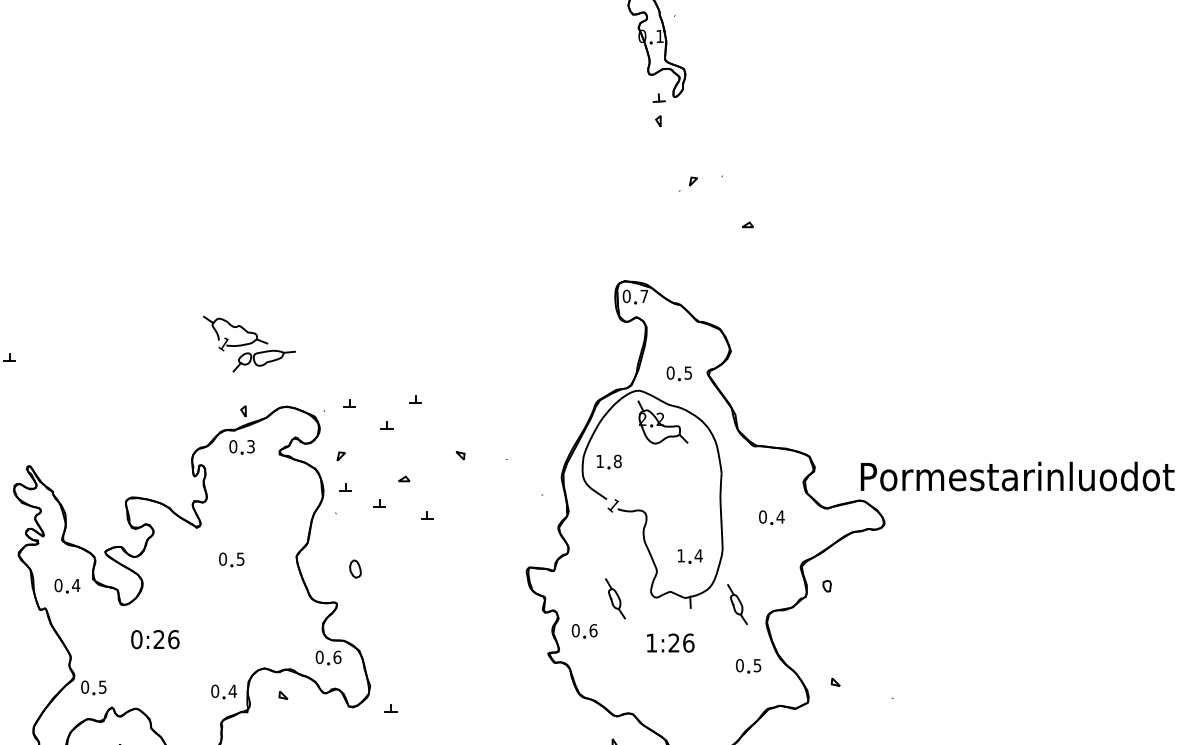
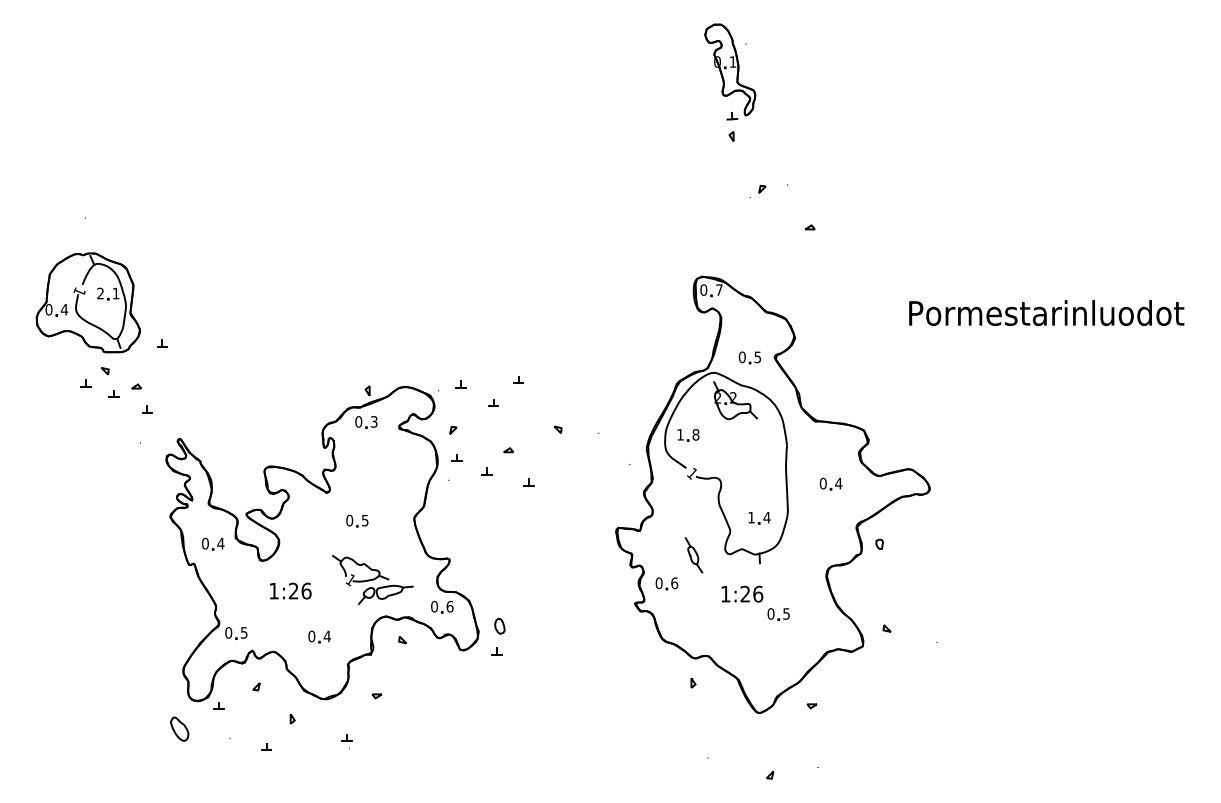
part: (249, 343) -> (372, 579), moved
text: (1017, 475) -> (1046, 312), moved
curve: (351, 568) -> (496, 625), moved
part: (736, 604) -> (800, 560), removed
text: (137, 638) -> (274, 590), 0:26 -> 1:26
part: (748, 666) -> (778, 614), moved
part: (223, 691) -> (319, 636), moved

